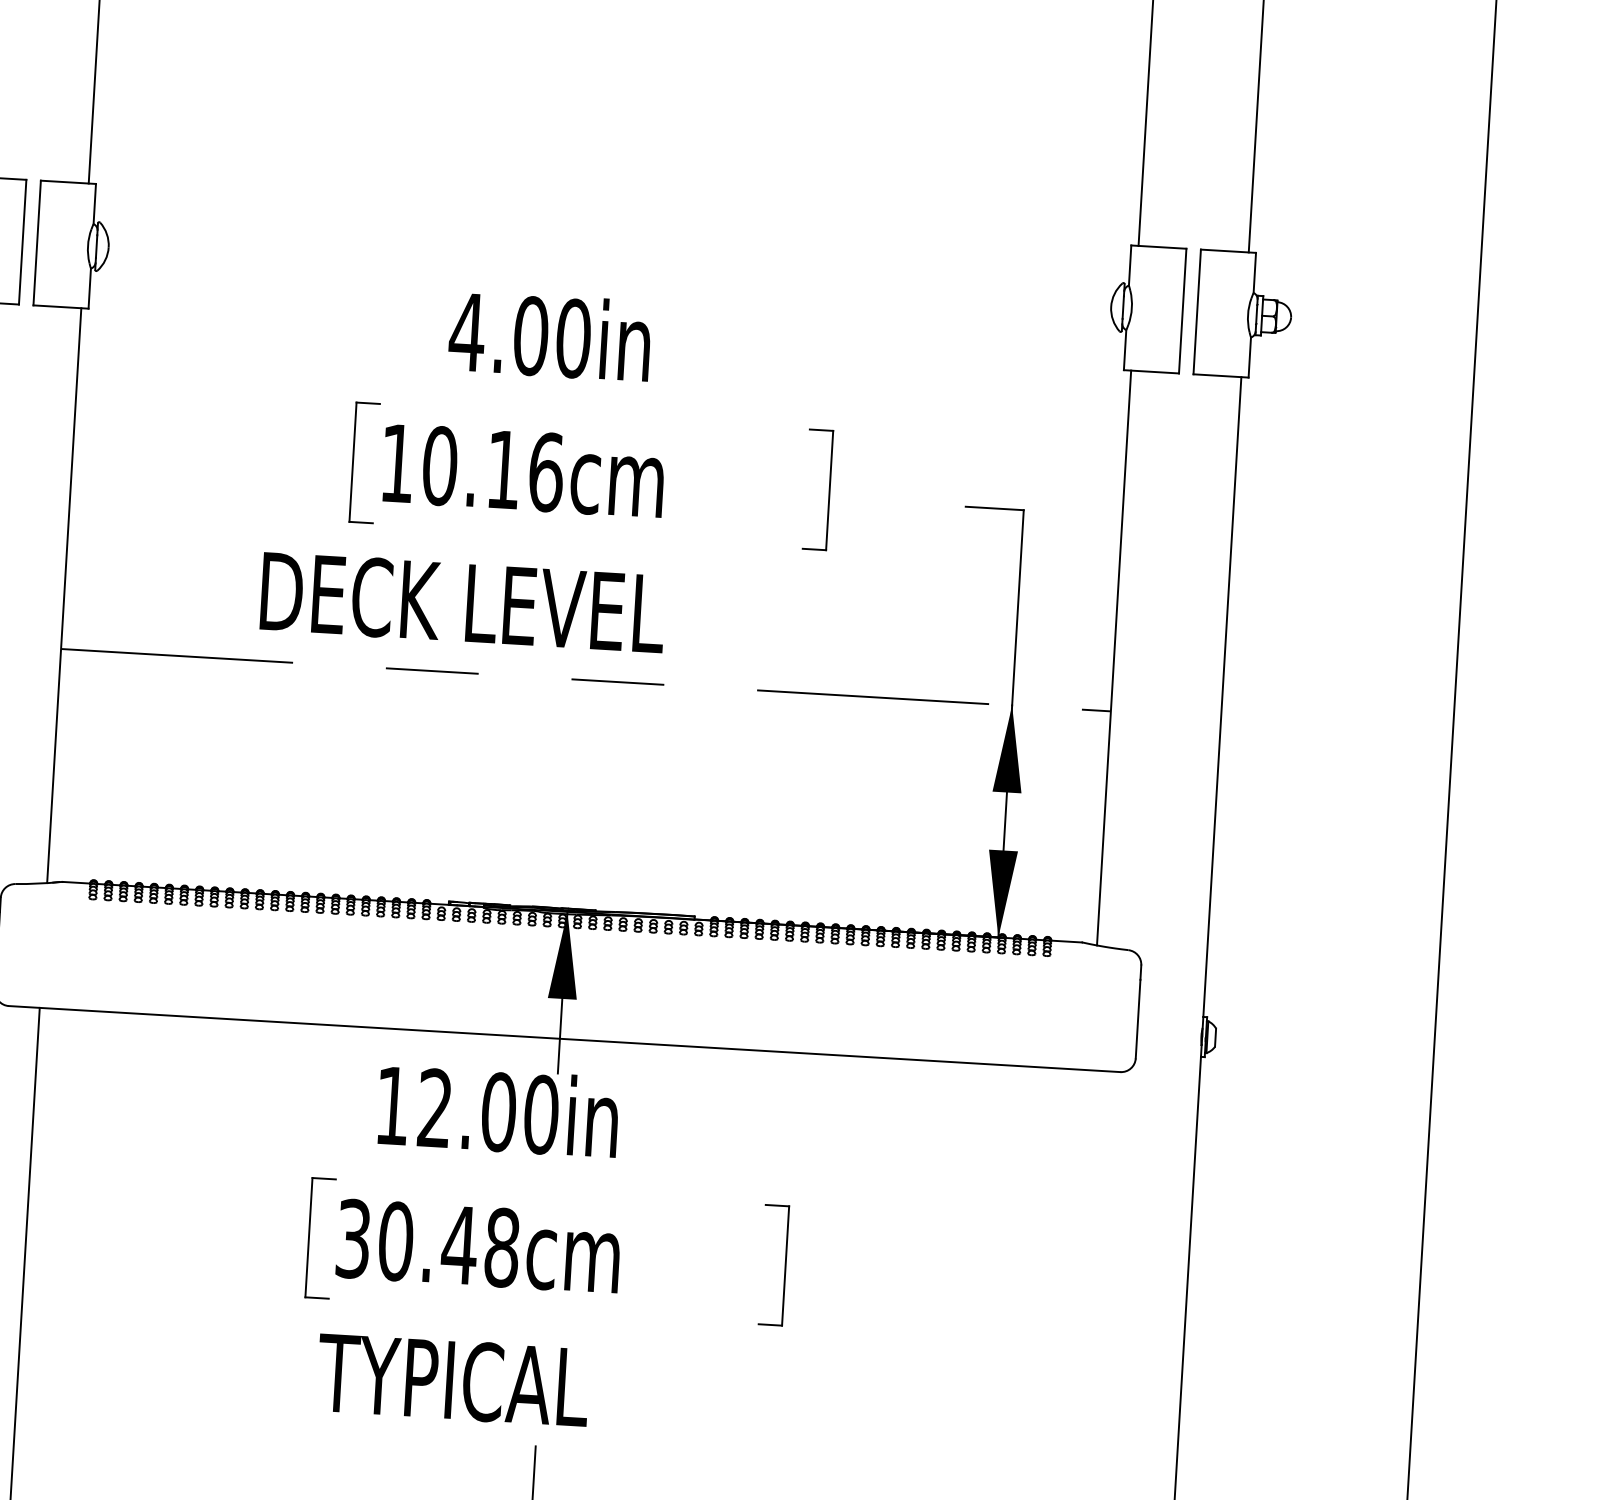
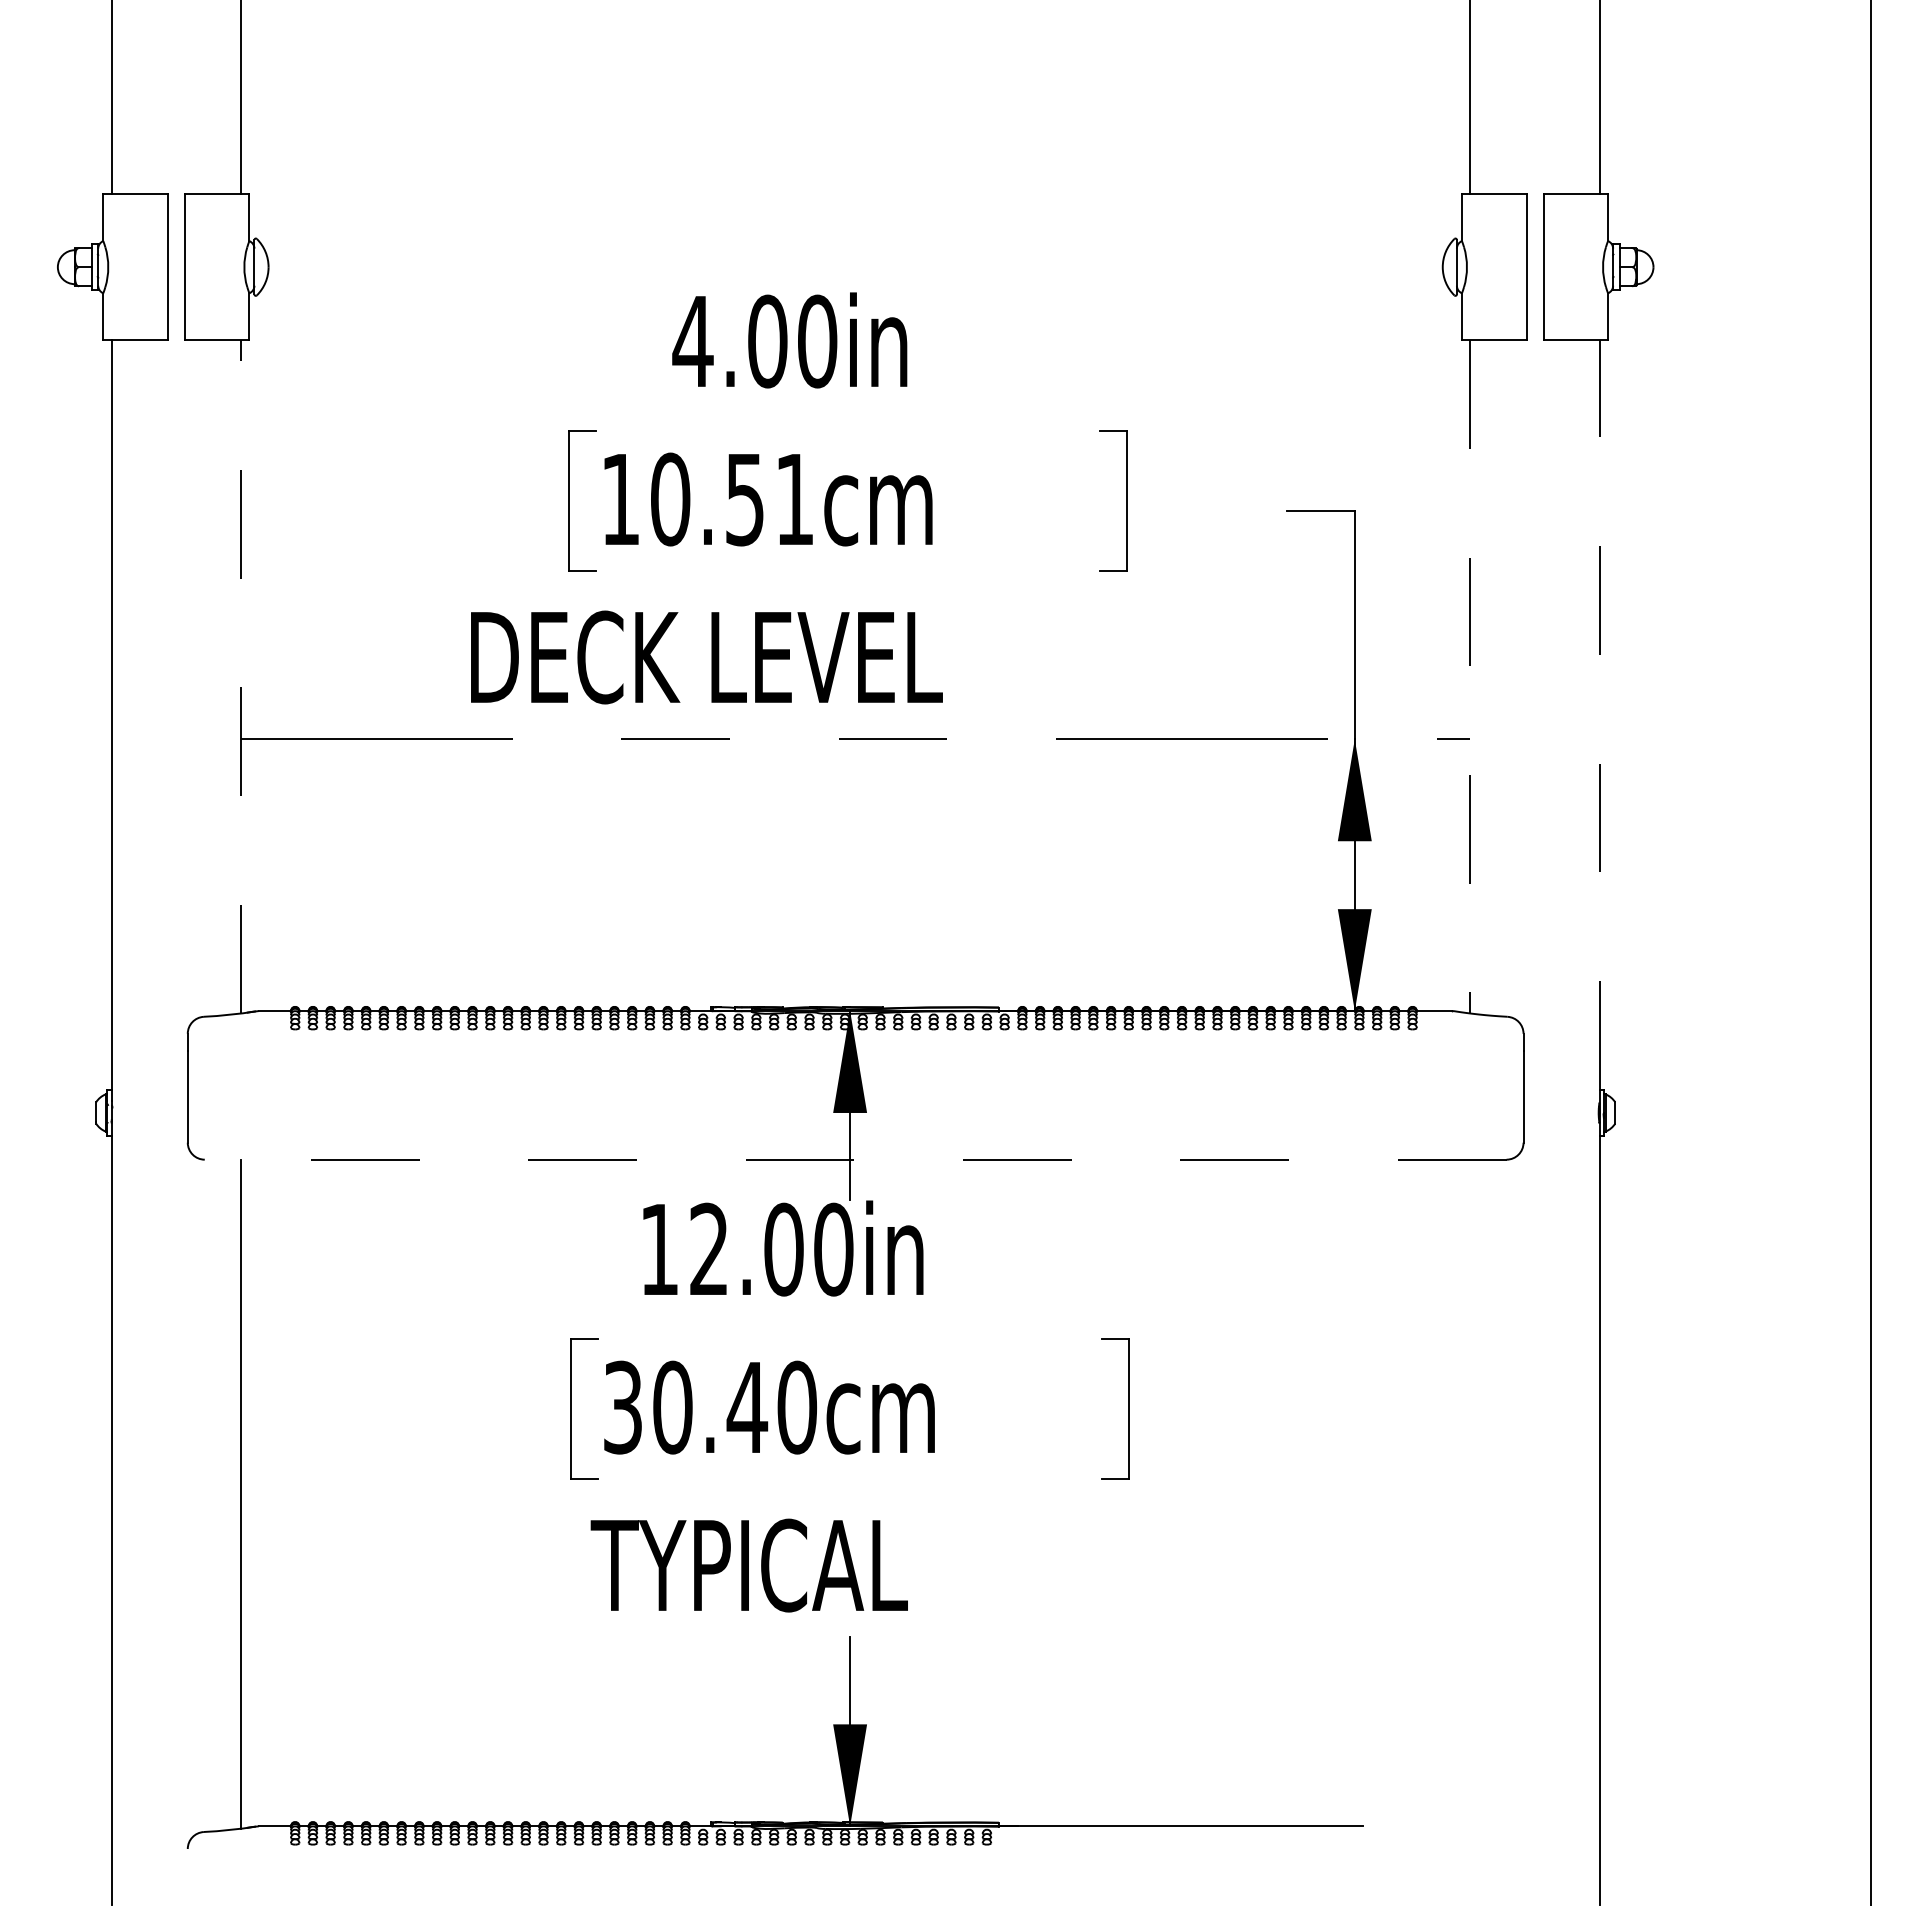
text: (525, 471) -> (770, 499), 10.16cm -> 10.51cm
line: (63, 595) -> (240, 676), solid -> dashed
line: (1114, 657) -> (1470, 676), solid -> dashed
line: (1222, 696) -> (1599, 714), solid -> dashed
line: (564, 1038) -> (855, 1159), solid -> dashed
text: (502, 1247) -> (797, 1407), 30.48cm -> 30.40cm

